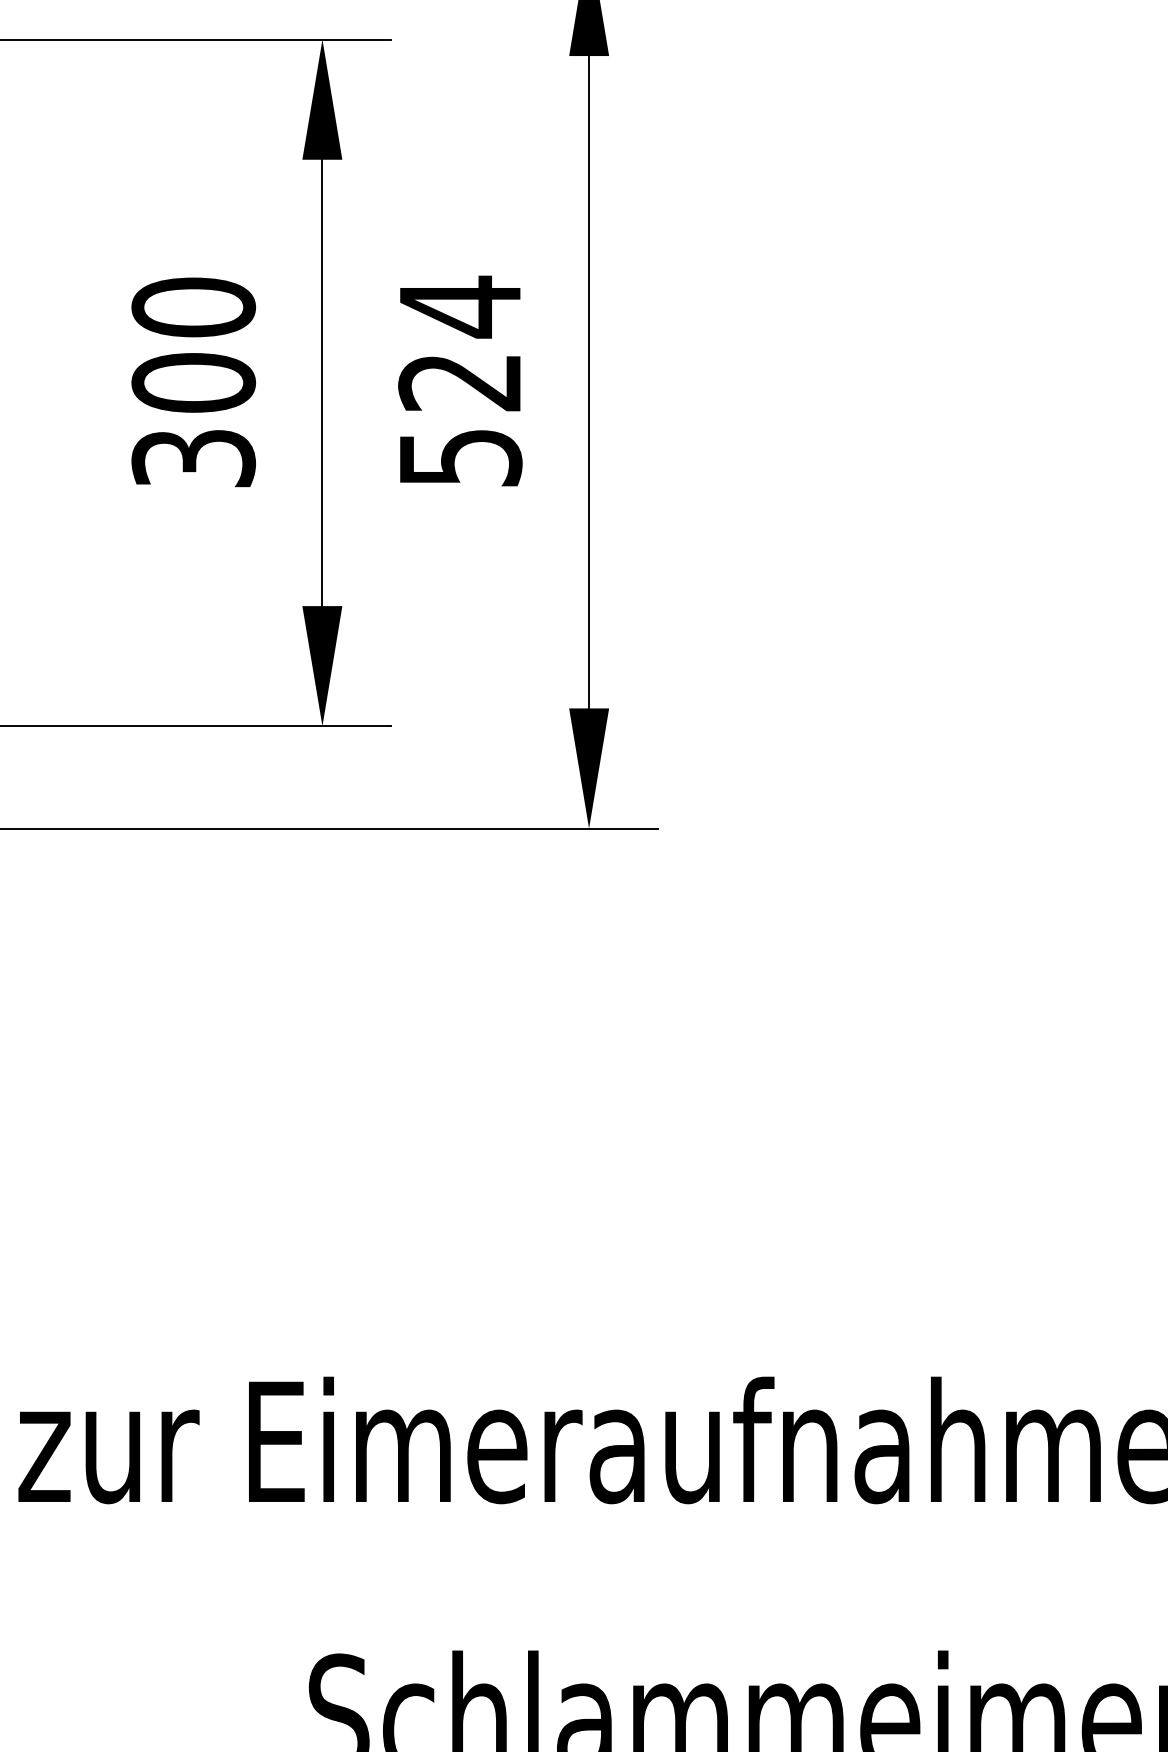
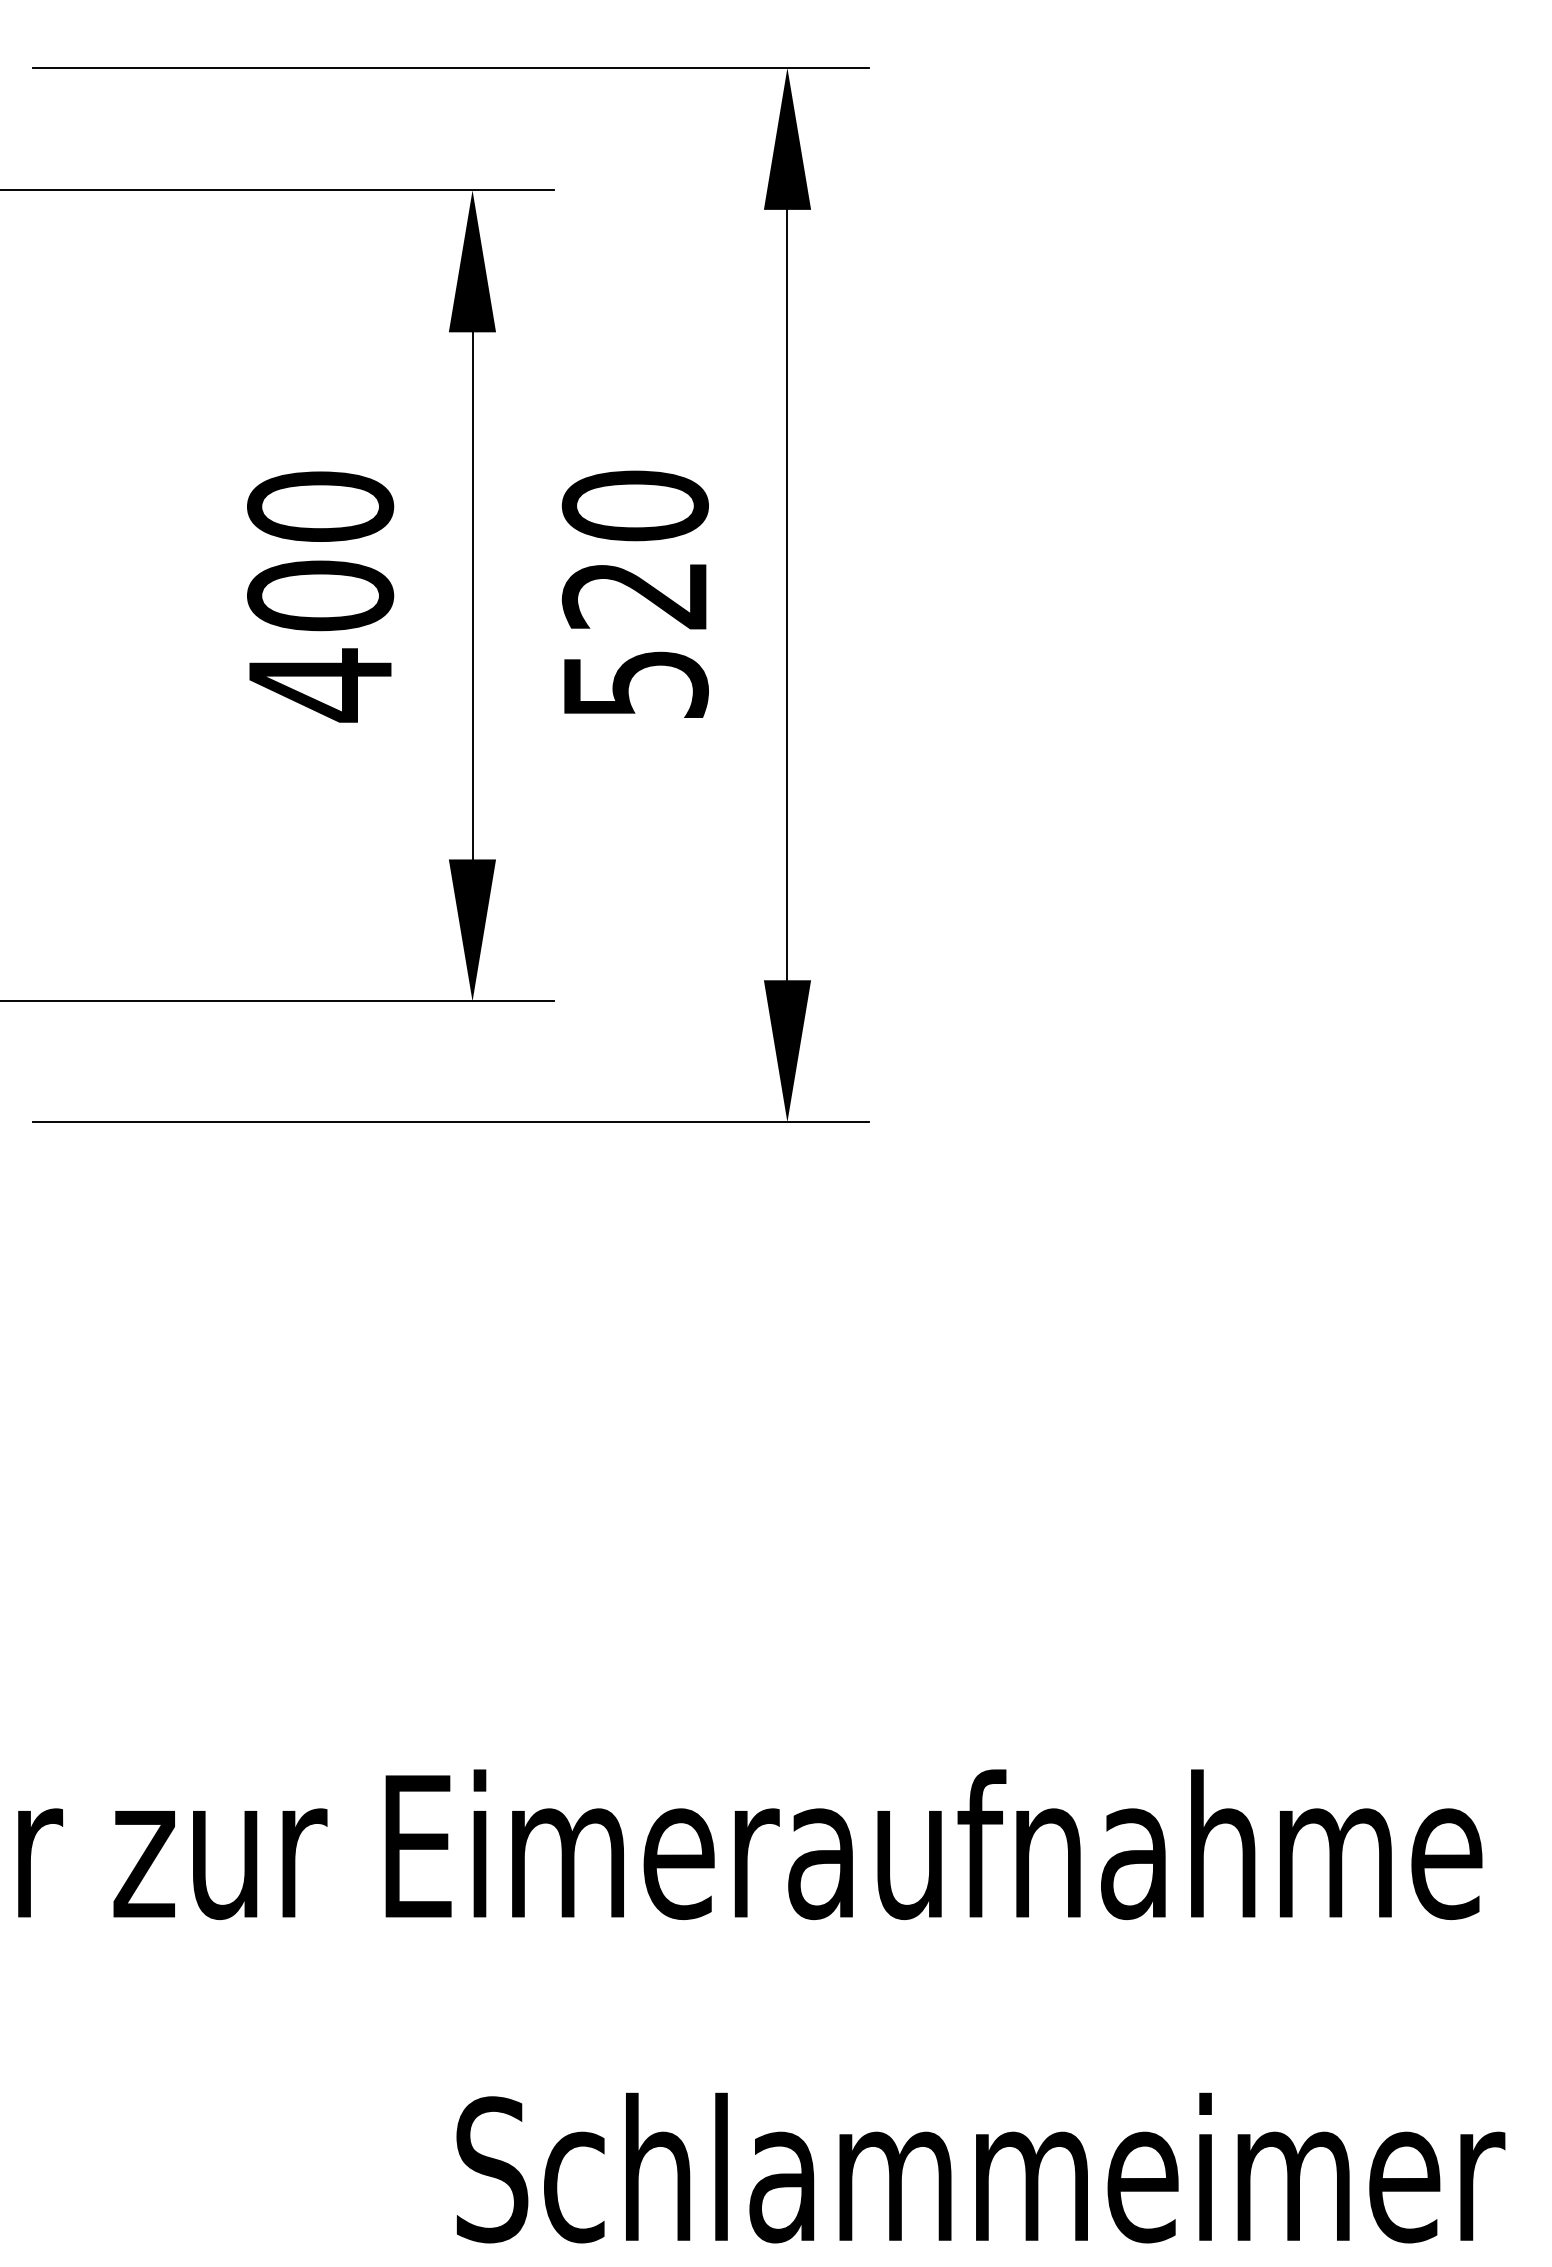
text: (459, 307) -> (634, 506), 524 -> 520
text: (193, 458) -> (320, 685), 300 -> 400

